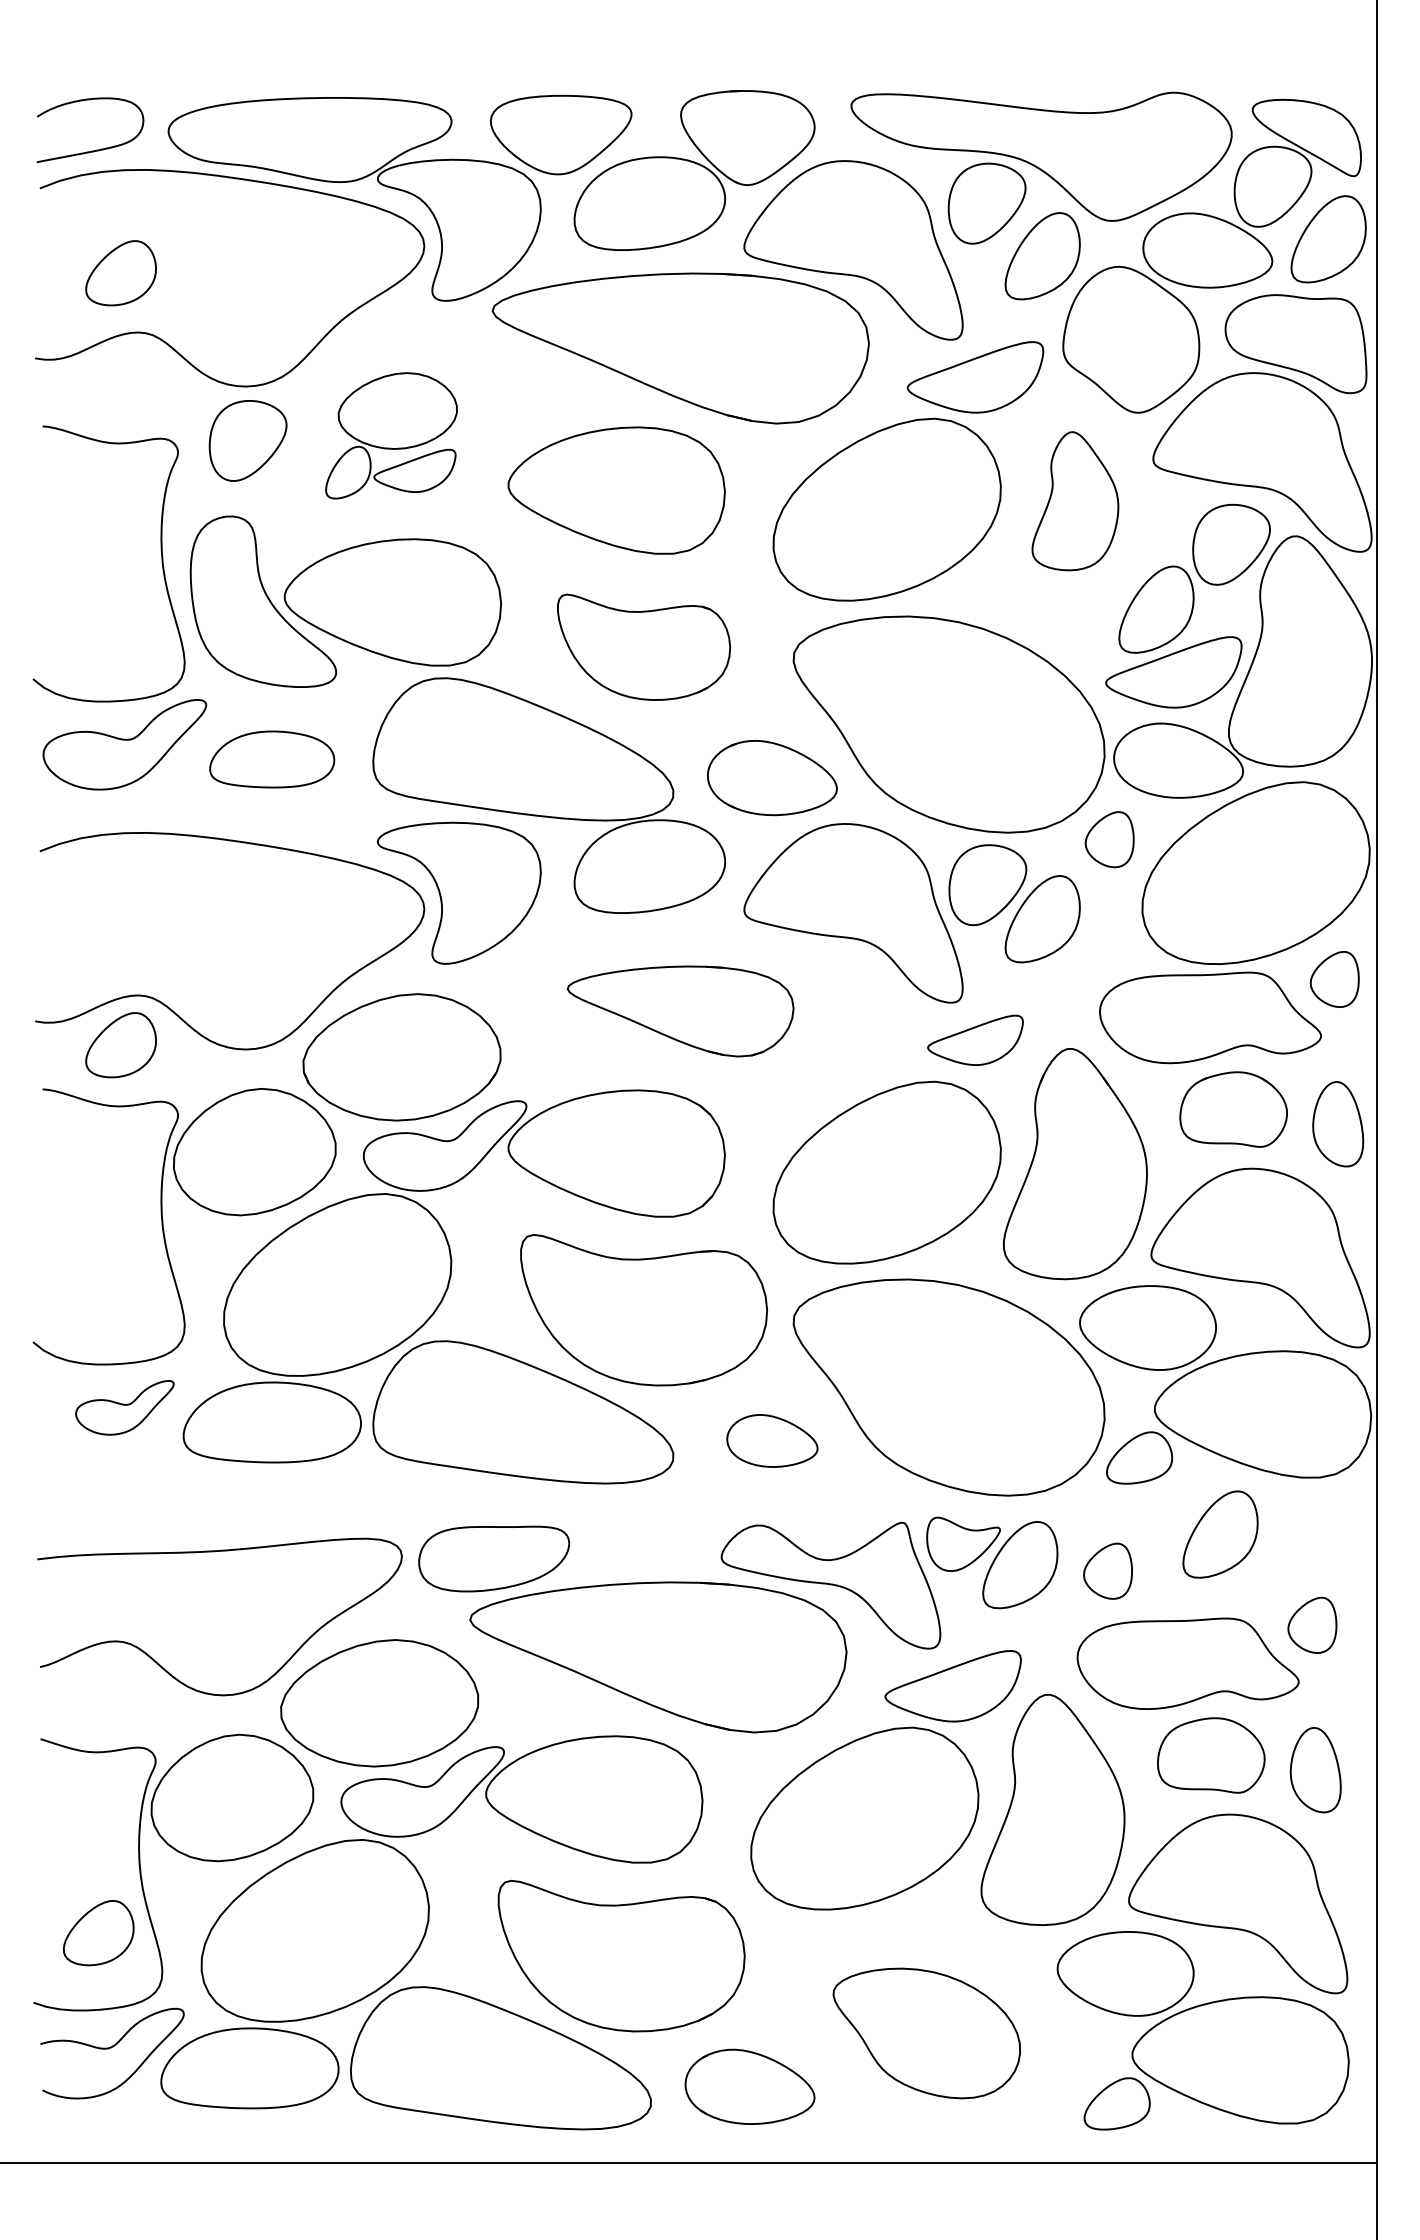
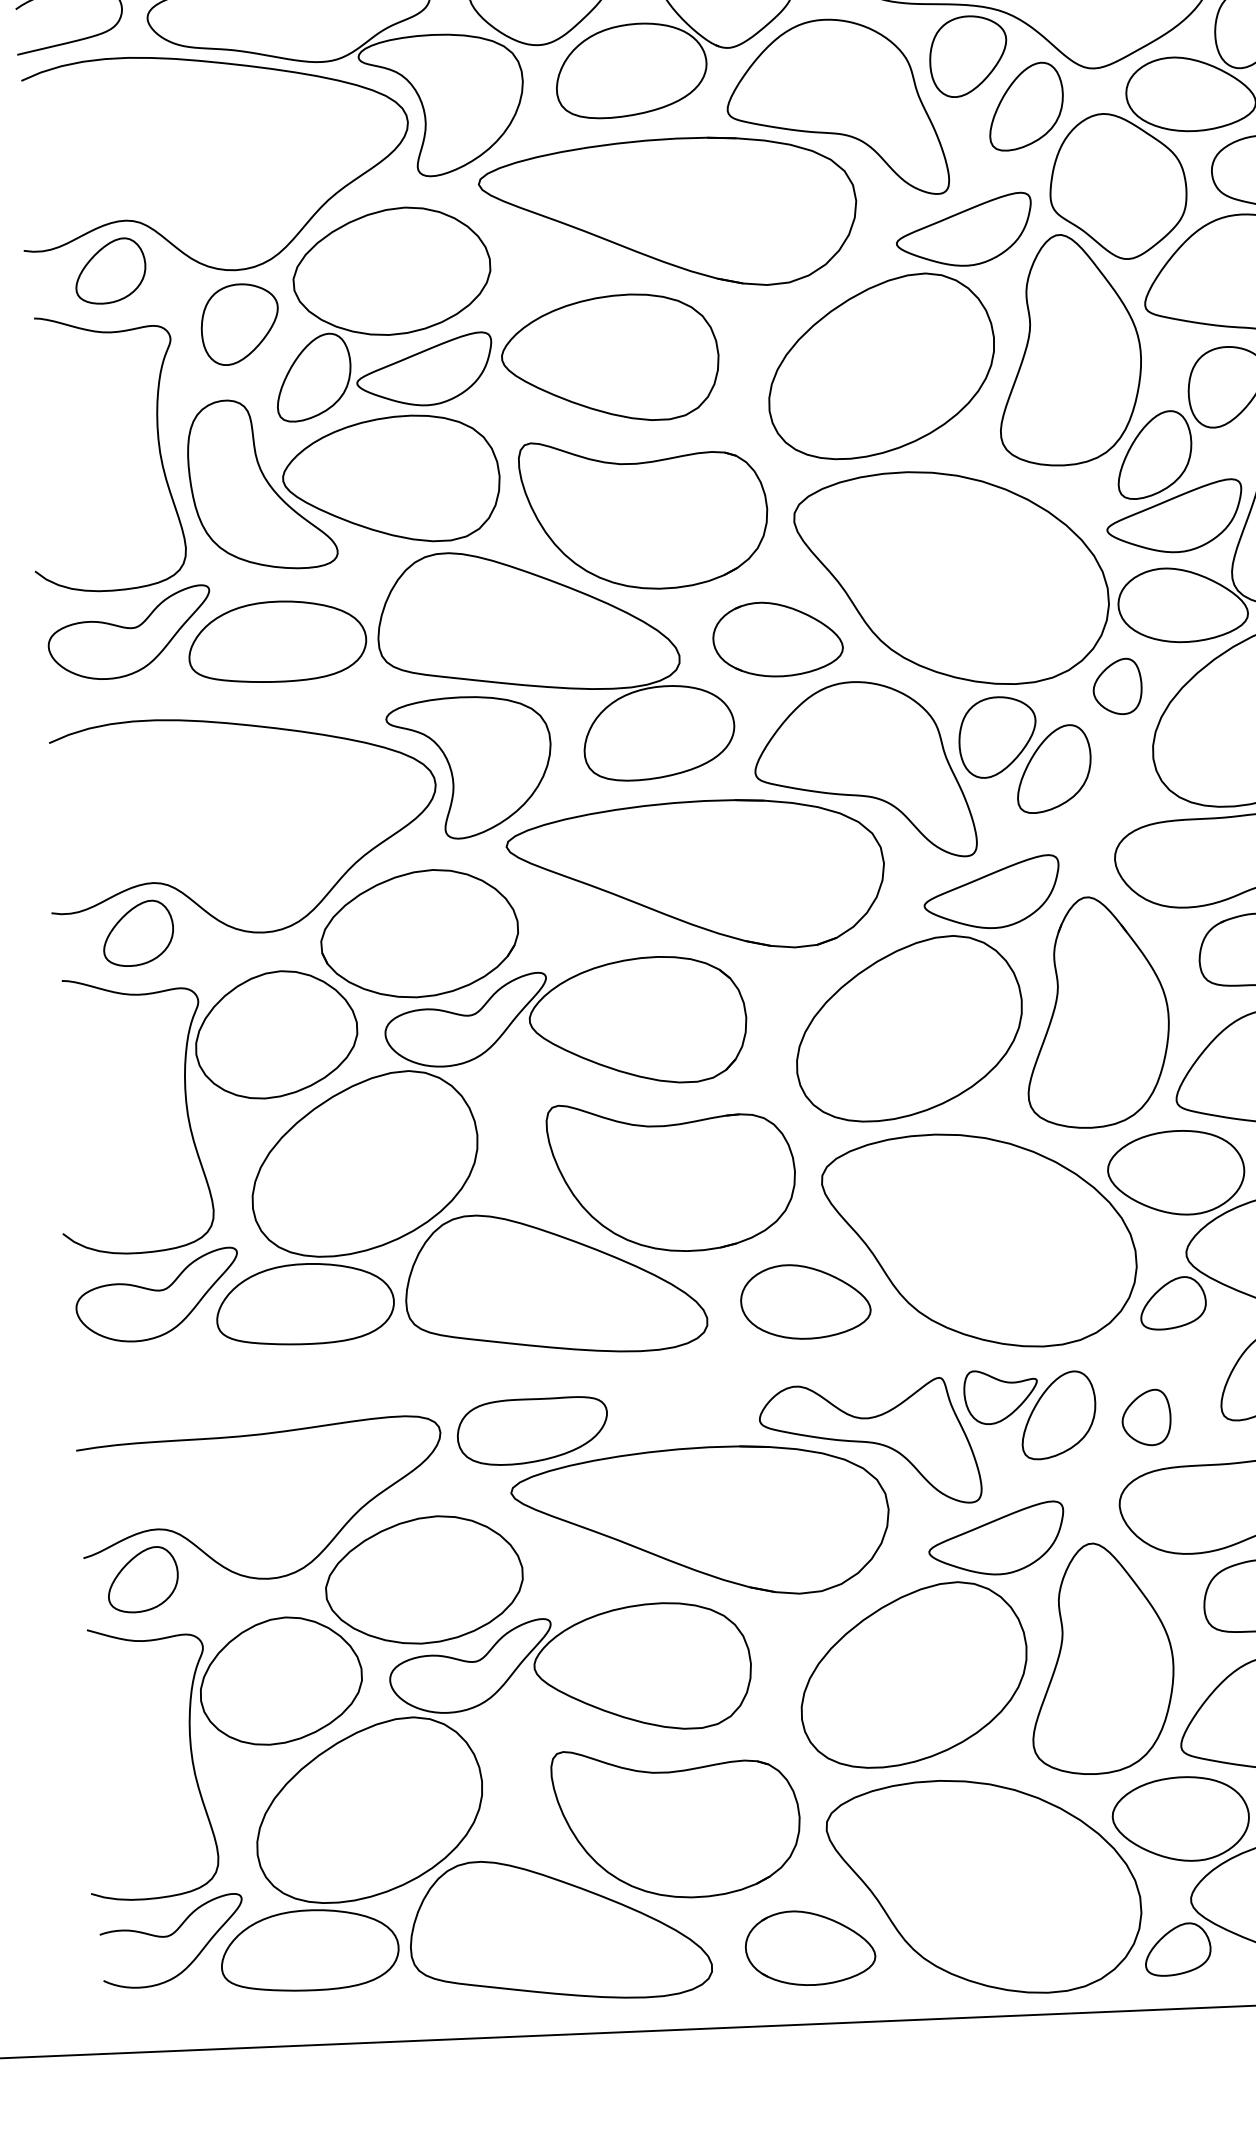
part: (120, 273) -> (110, 271), moved
part: (391, 435) -> (383, 312), size x1.67
part: (1075, 501) -> (1069, 350), size x1.67
part: (643, 647) -> (643, 514), size x1.43
part: (271, 759) -> (276, 641), size x1.43
part: (680, 1011) -> (695, 876), size x1.67
part: (975, 1040) -> (991, 893), size x1.43
part: (124, 1407) -> (156, 1295), size x1.67
part: (772, 1440) -> (805, 1301), size x1.43
part: (98, 1933) -> (142, 1580), moved
part: (926, 2033) -> (984, 1887), size x1.67

